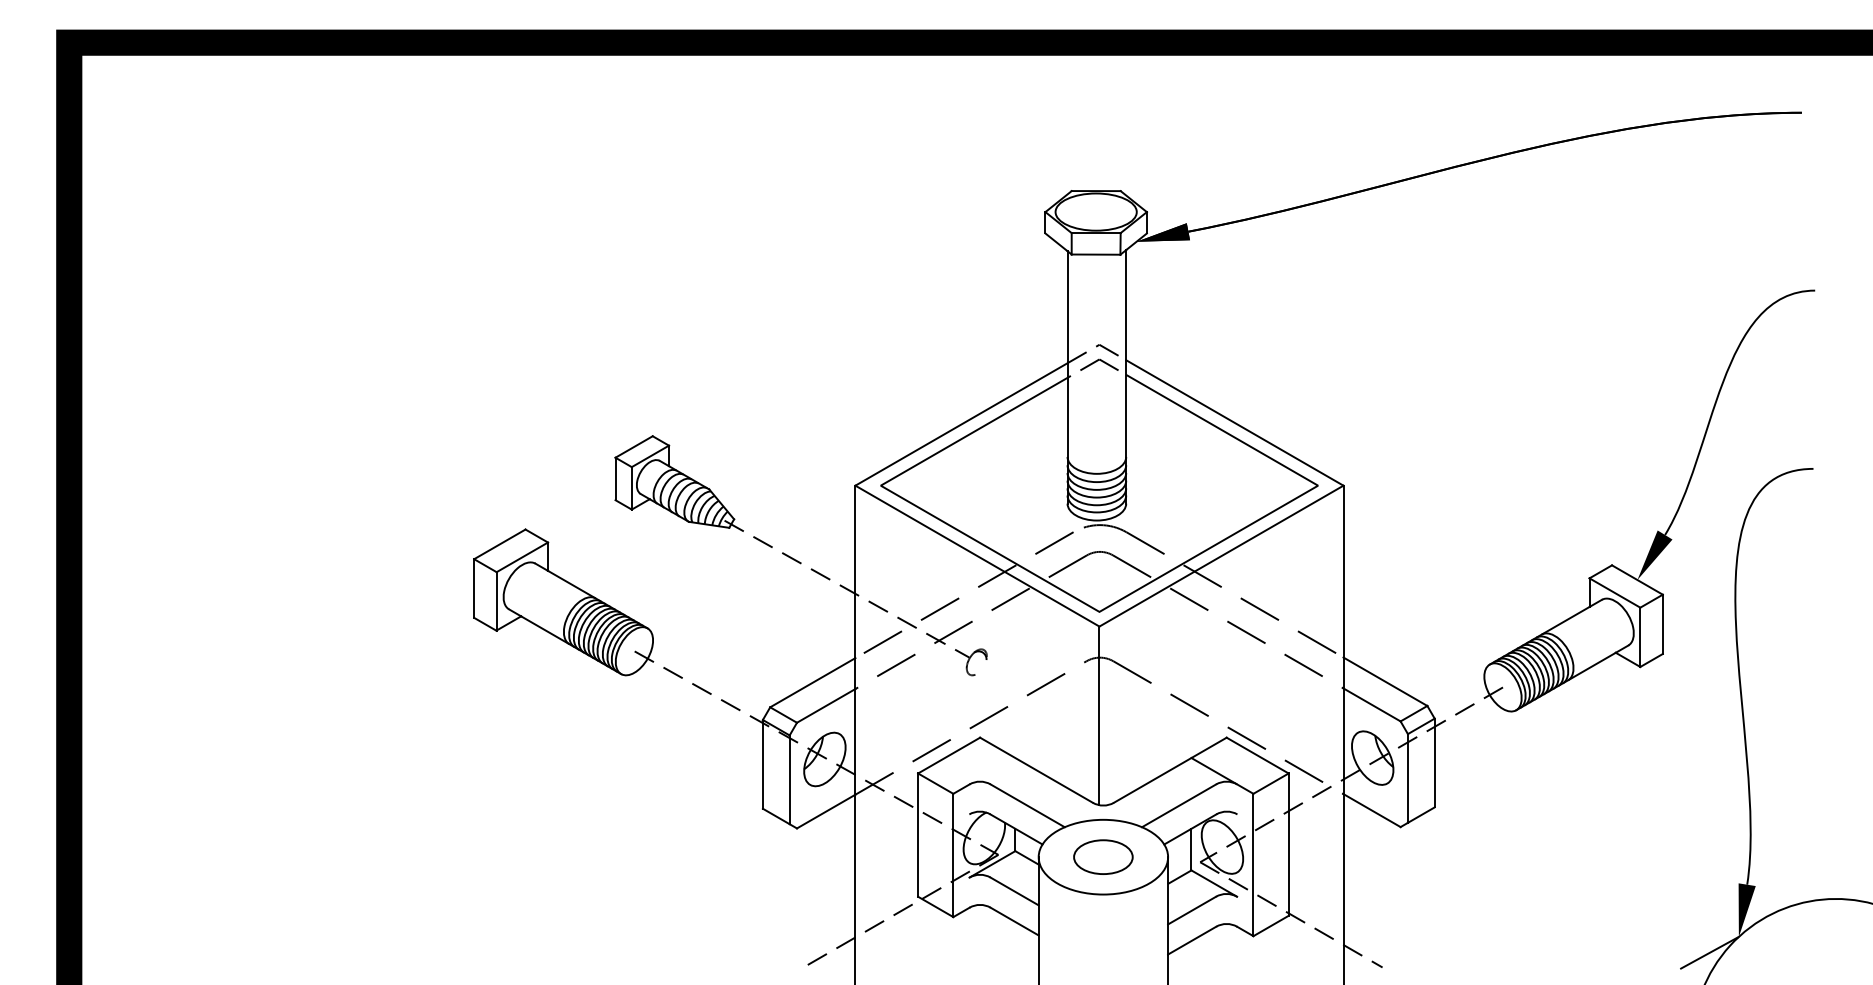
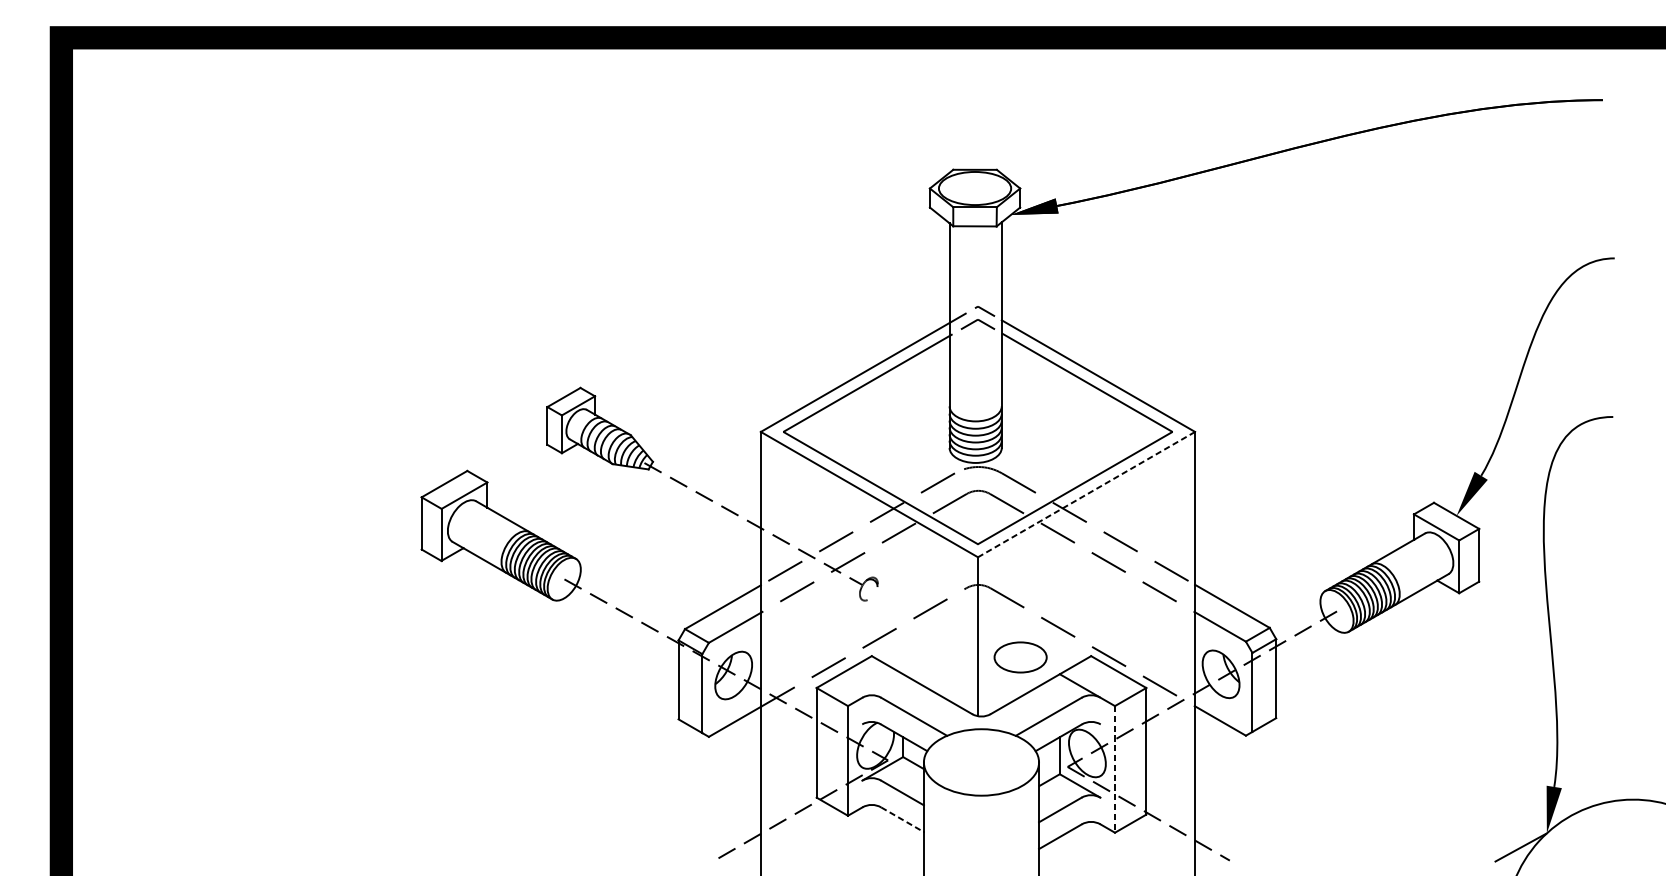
line: (1221, 556) -> (1086, 494), solid -> dashed
part: (1103, 856) -> (1020, 656), moved
line: (1253, 865) -> (1115, 769), solid -> dashed
line: (1014, 921) -> (902, 819), solid -> dashed

